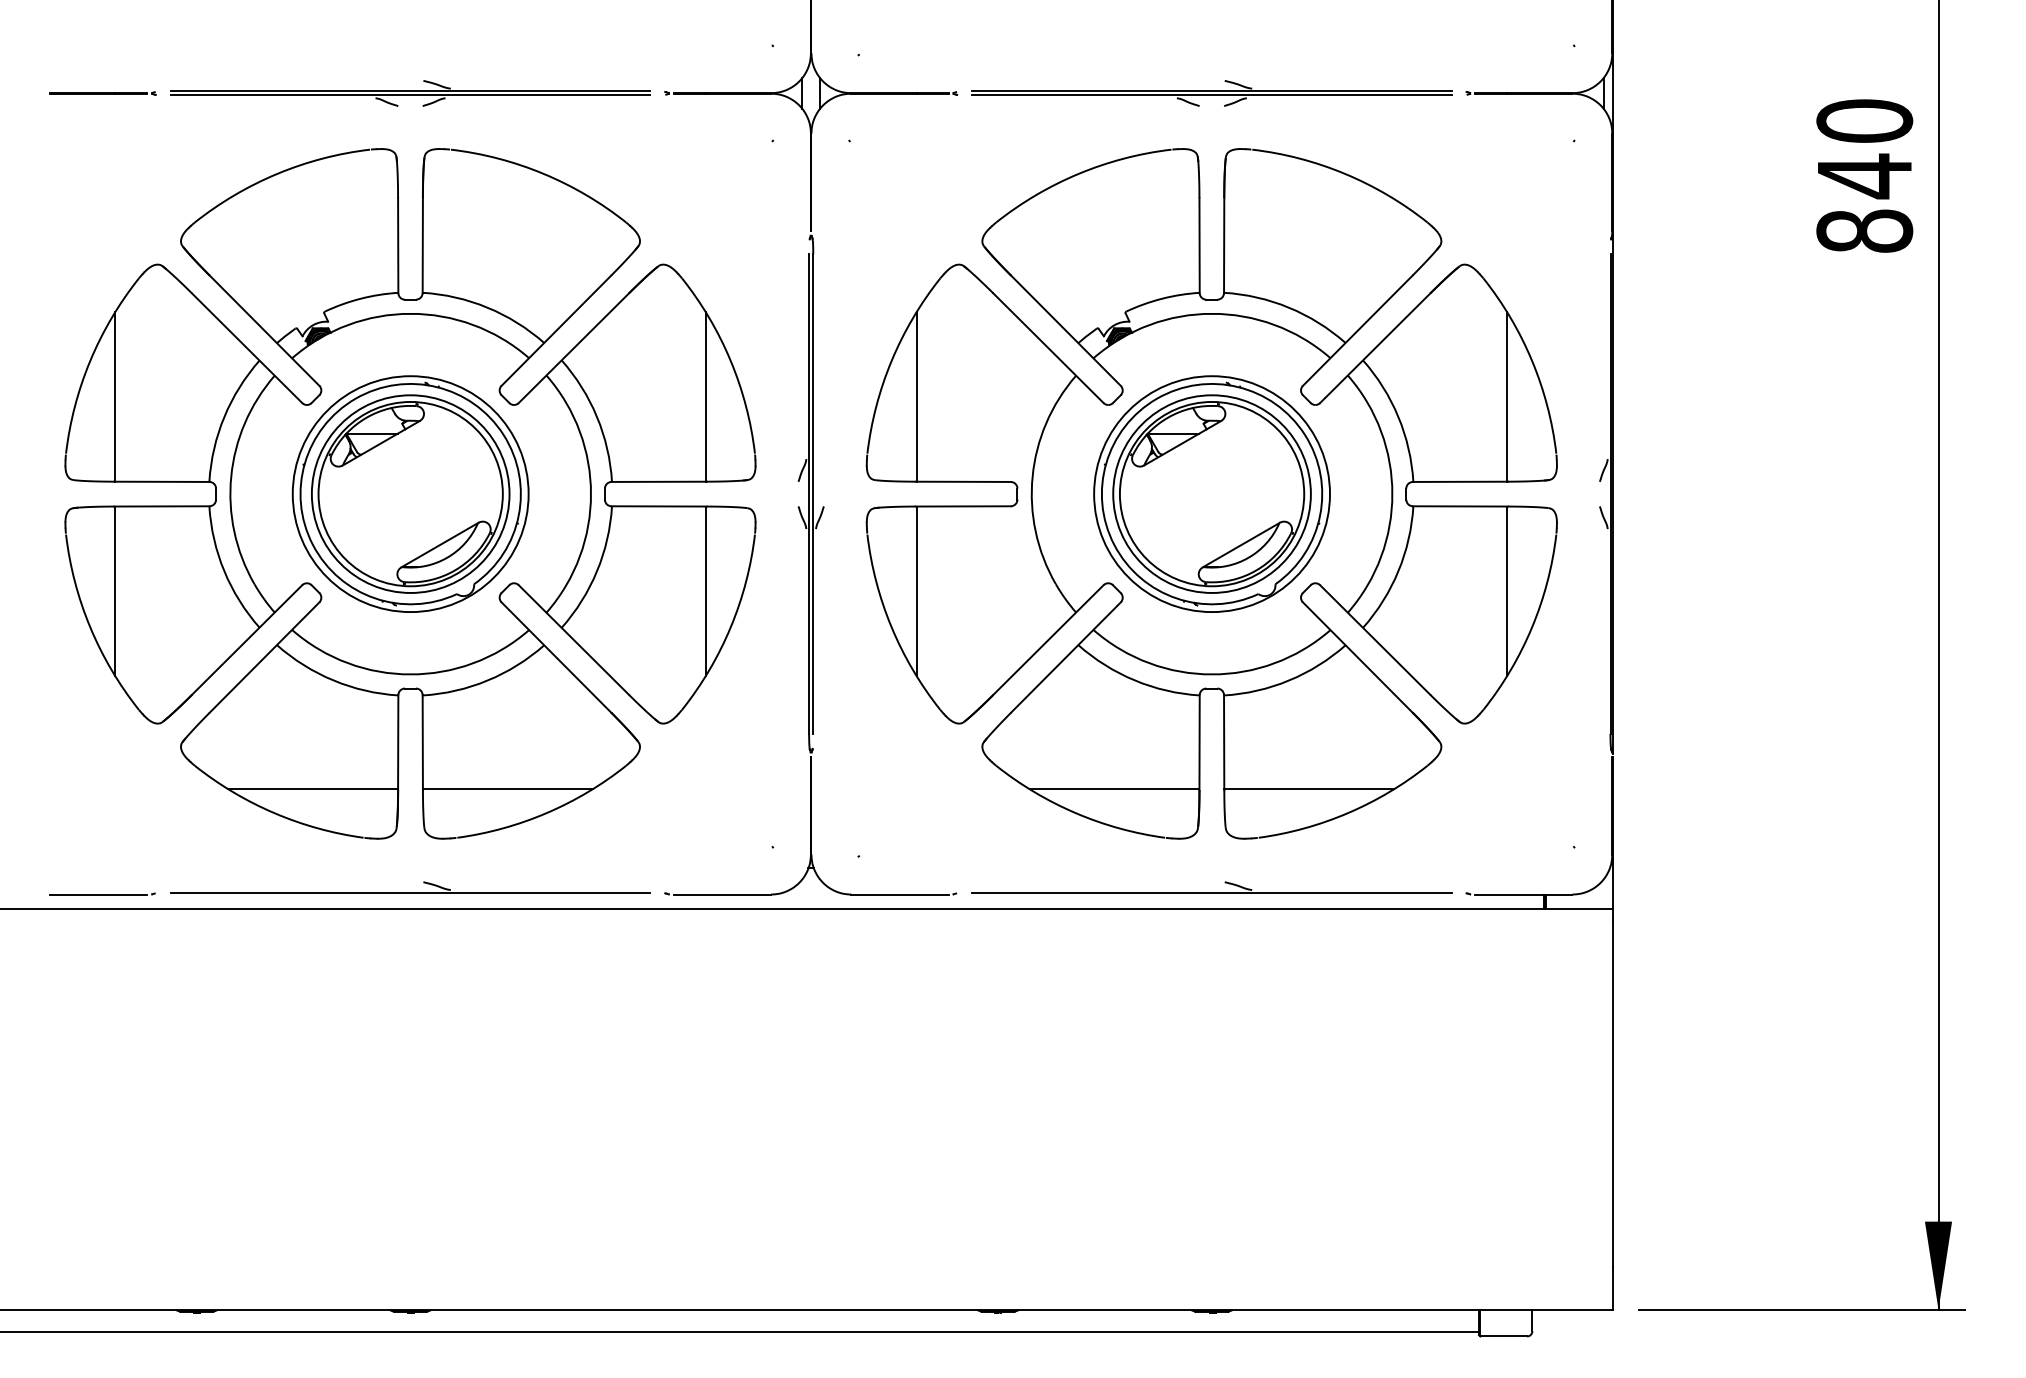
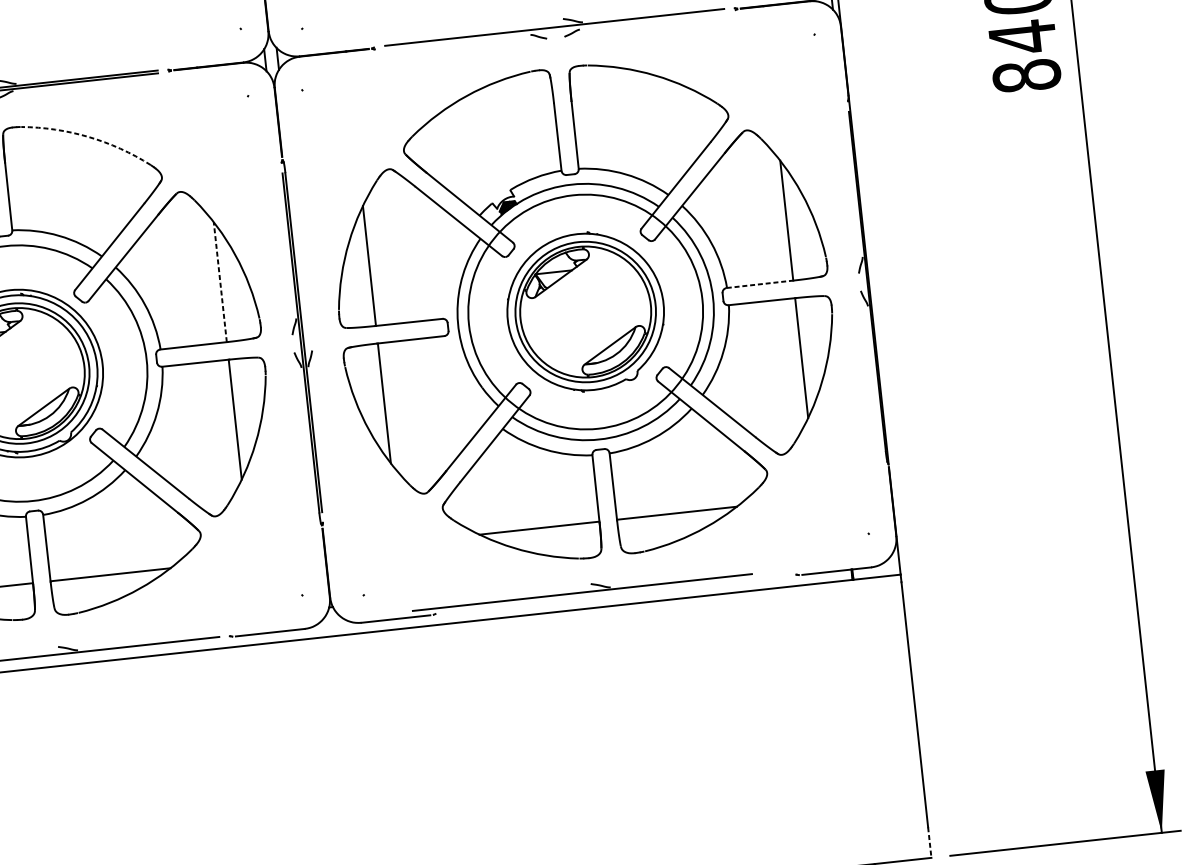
line: (1211, 95) -> (554, 30), removed
arc: (543, 173) -> (88, 136), solid -> dashed
line: (705, 396) -> (220, 281), solid -> dashed
line: (1460, 481) -> (760, 284), solid -> dashed
circle: (1212, 494) -> (586, 312), size x1.4
part: (1211, 887) -> (581, 588), moved
line: (1612, 1288) -> (929, 842), solid -> dashed

